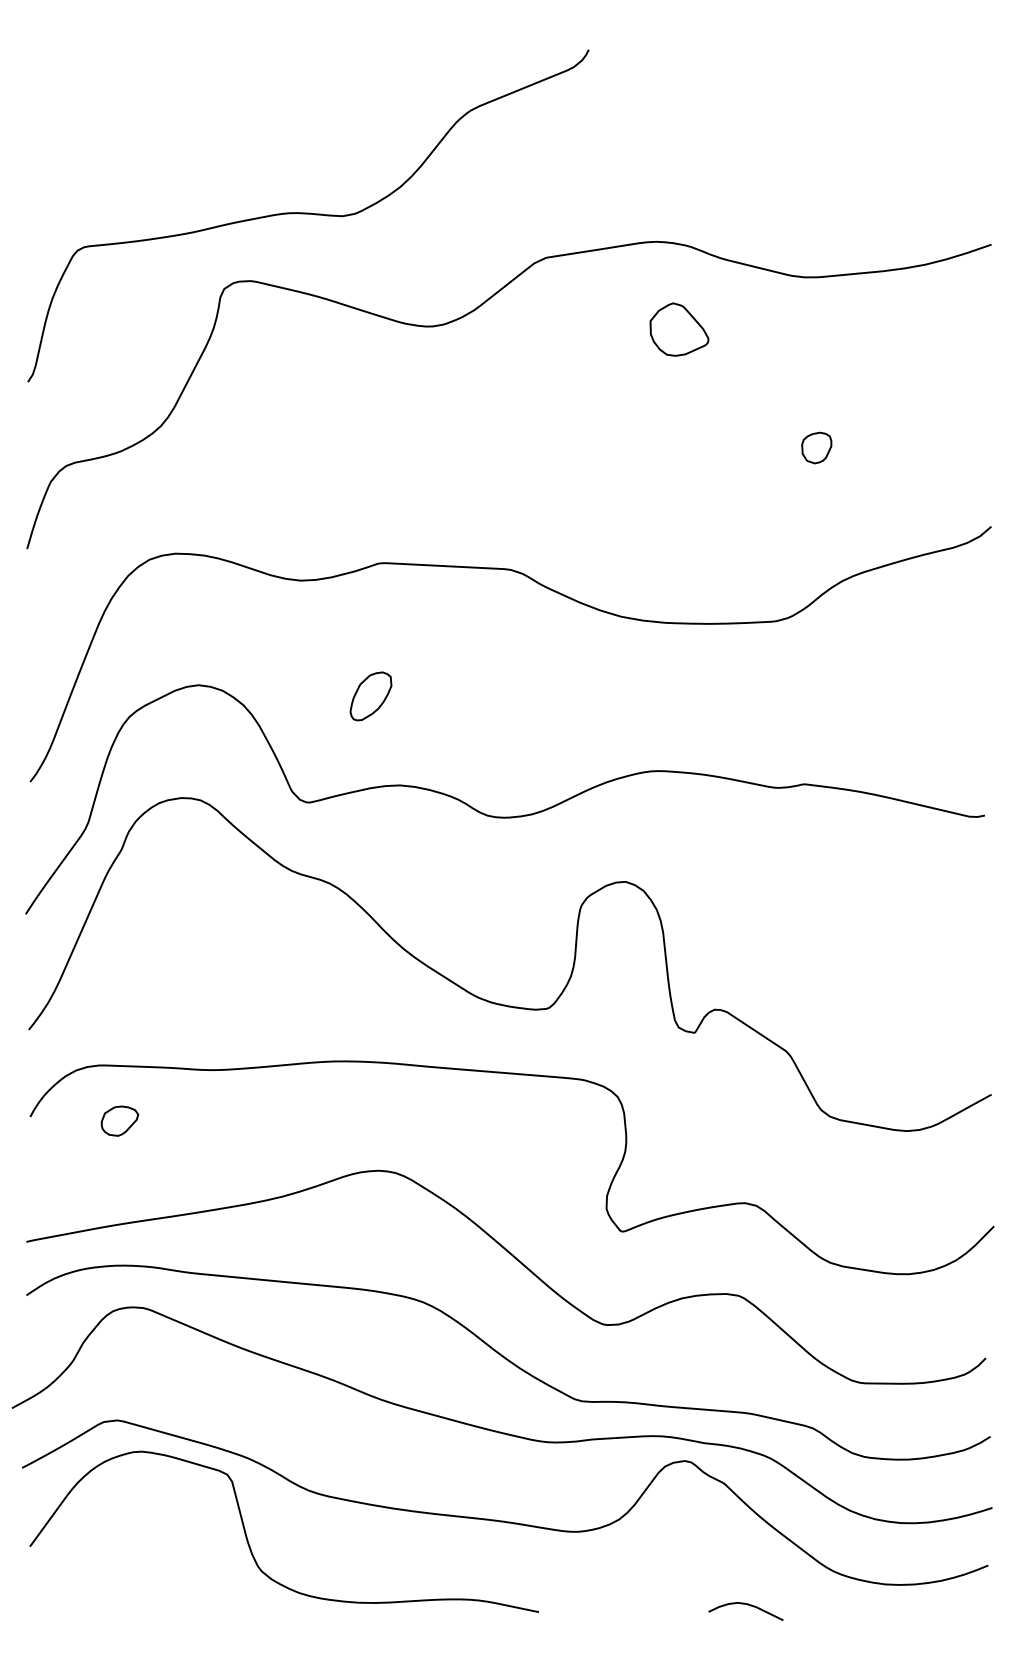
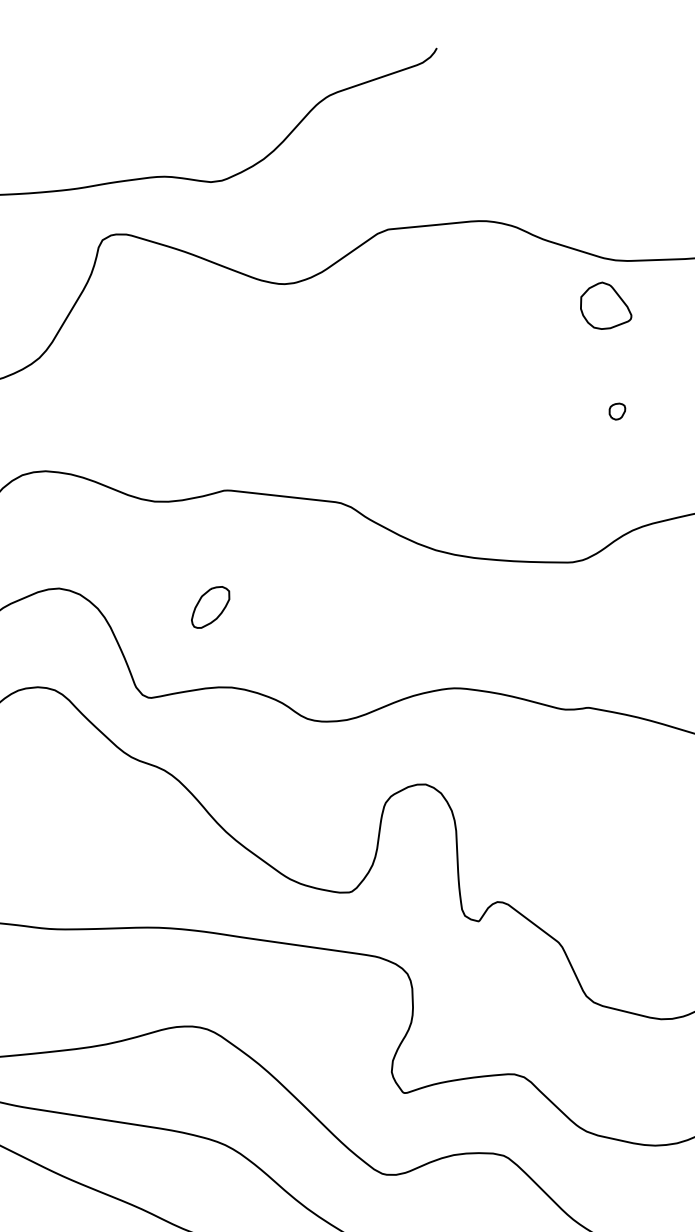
part: (679, 329) -> (606, 305), moved
part: (816, 447) -> (617, 411), size x0.6

